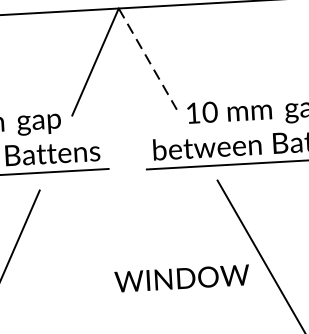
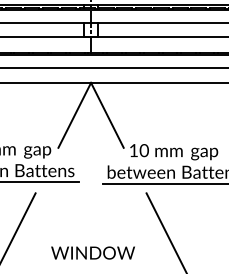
line: (147, 59) -> (107, 115), dashed -> solid
text: (181, 277) -> (92, 252), moved

